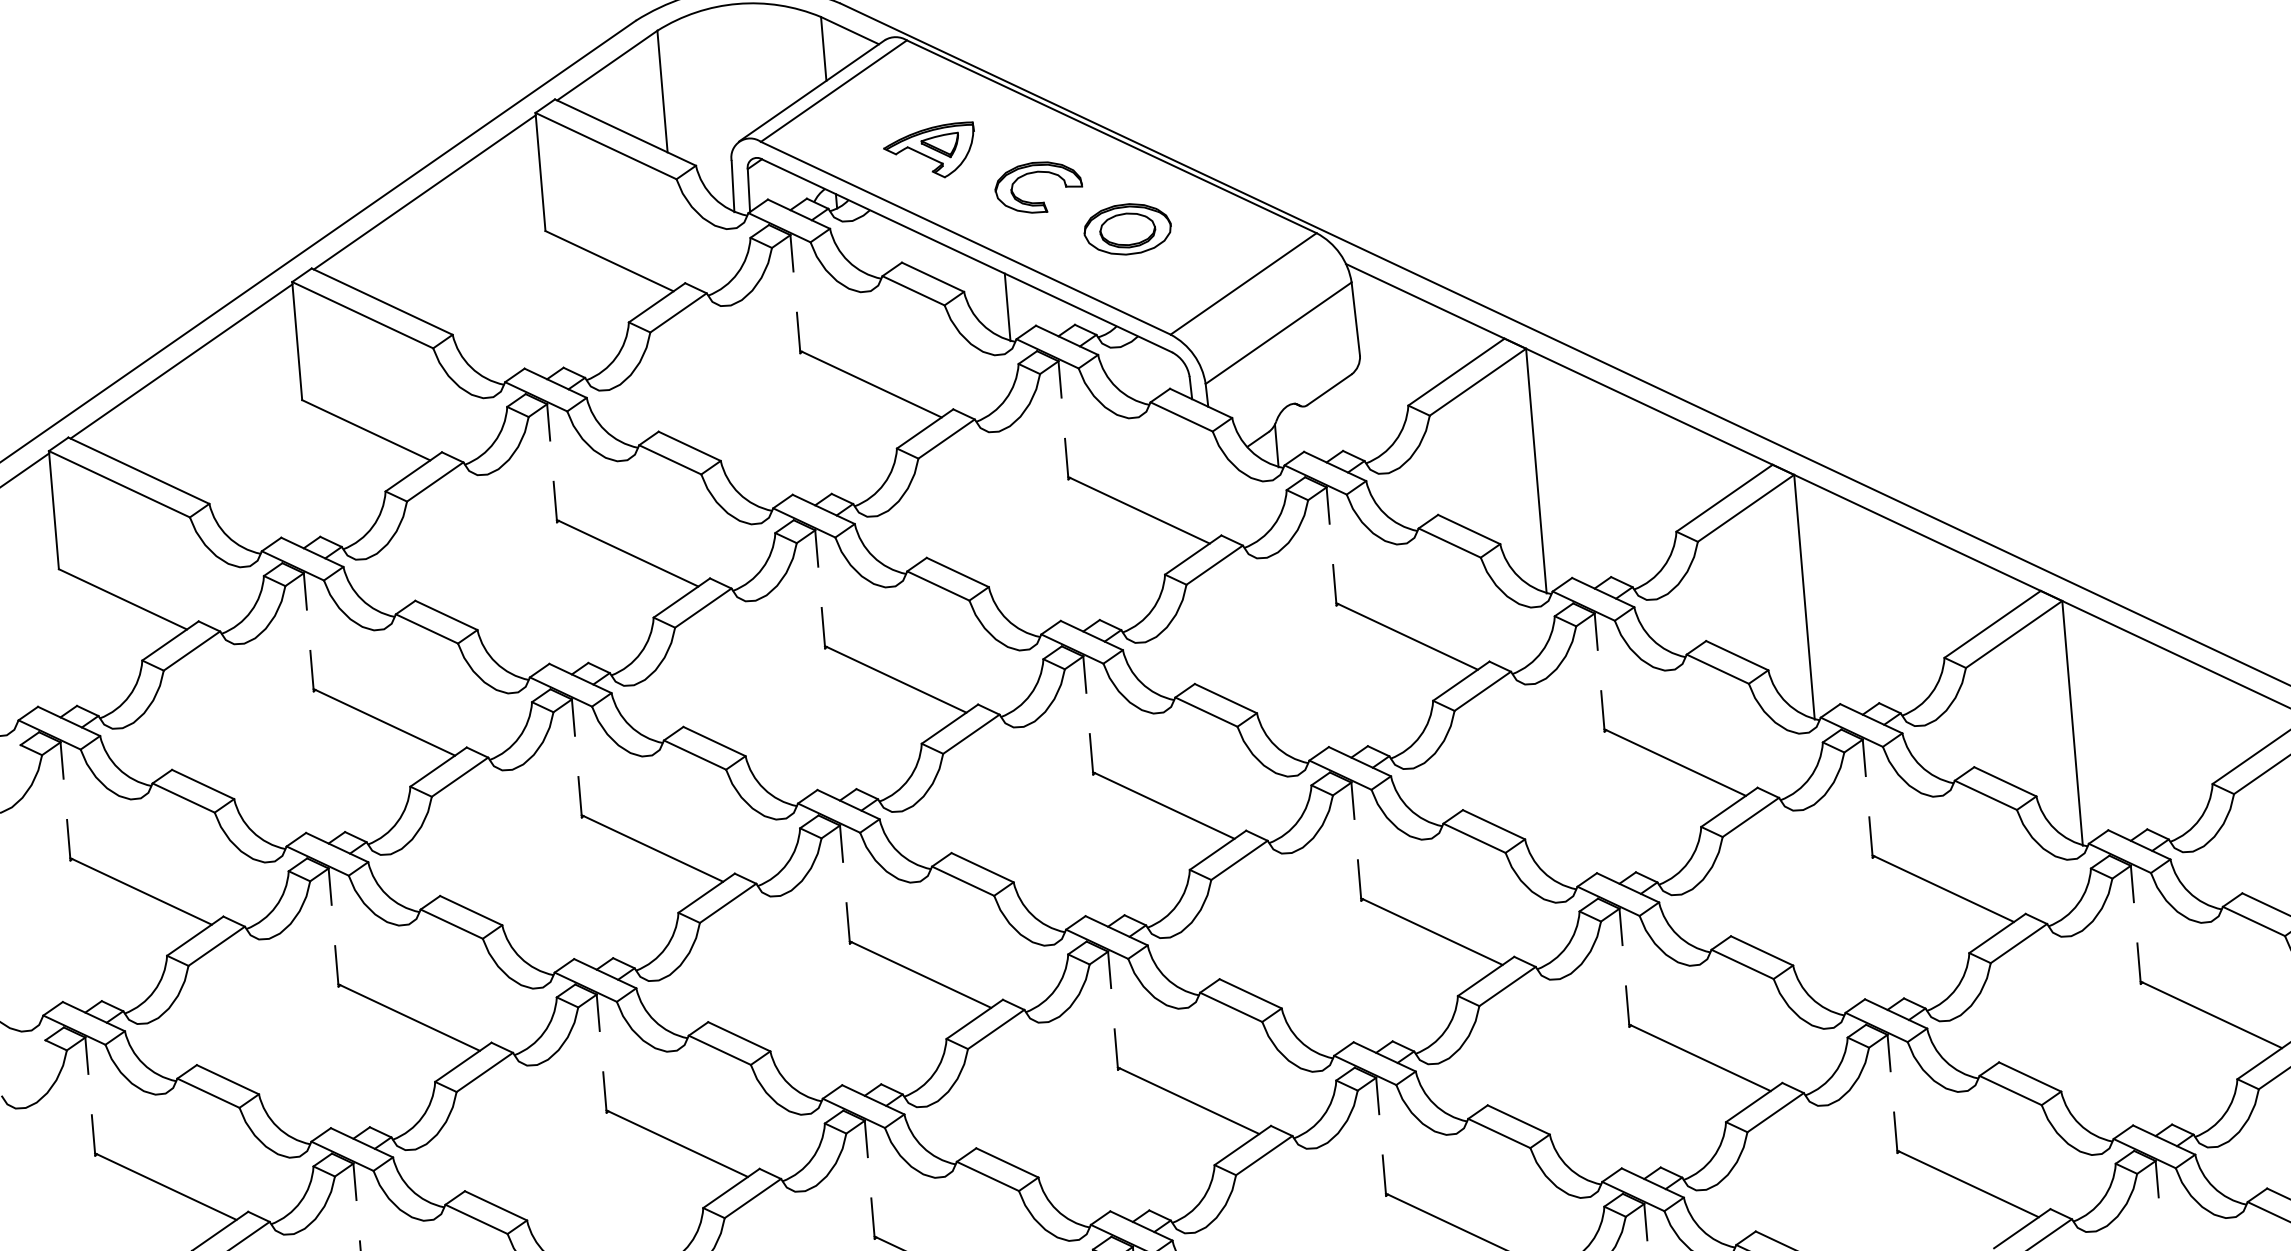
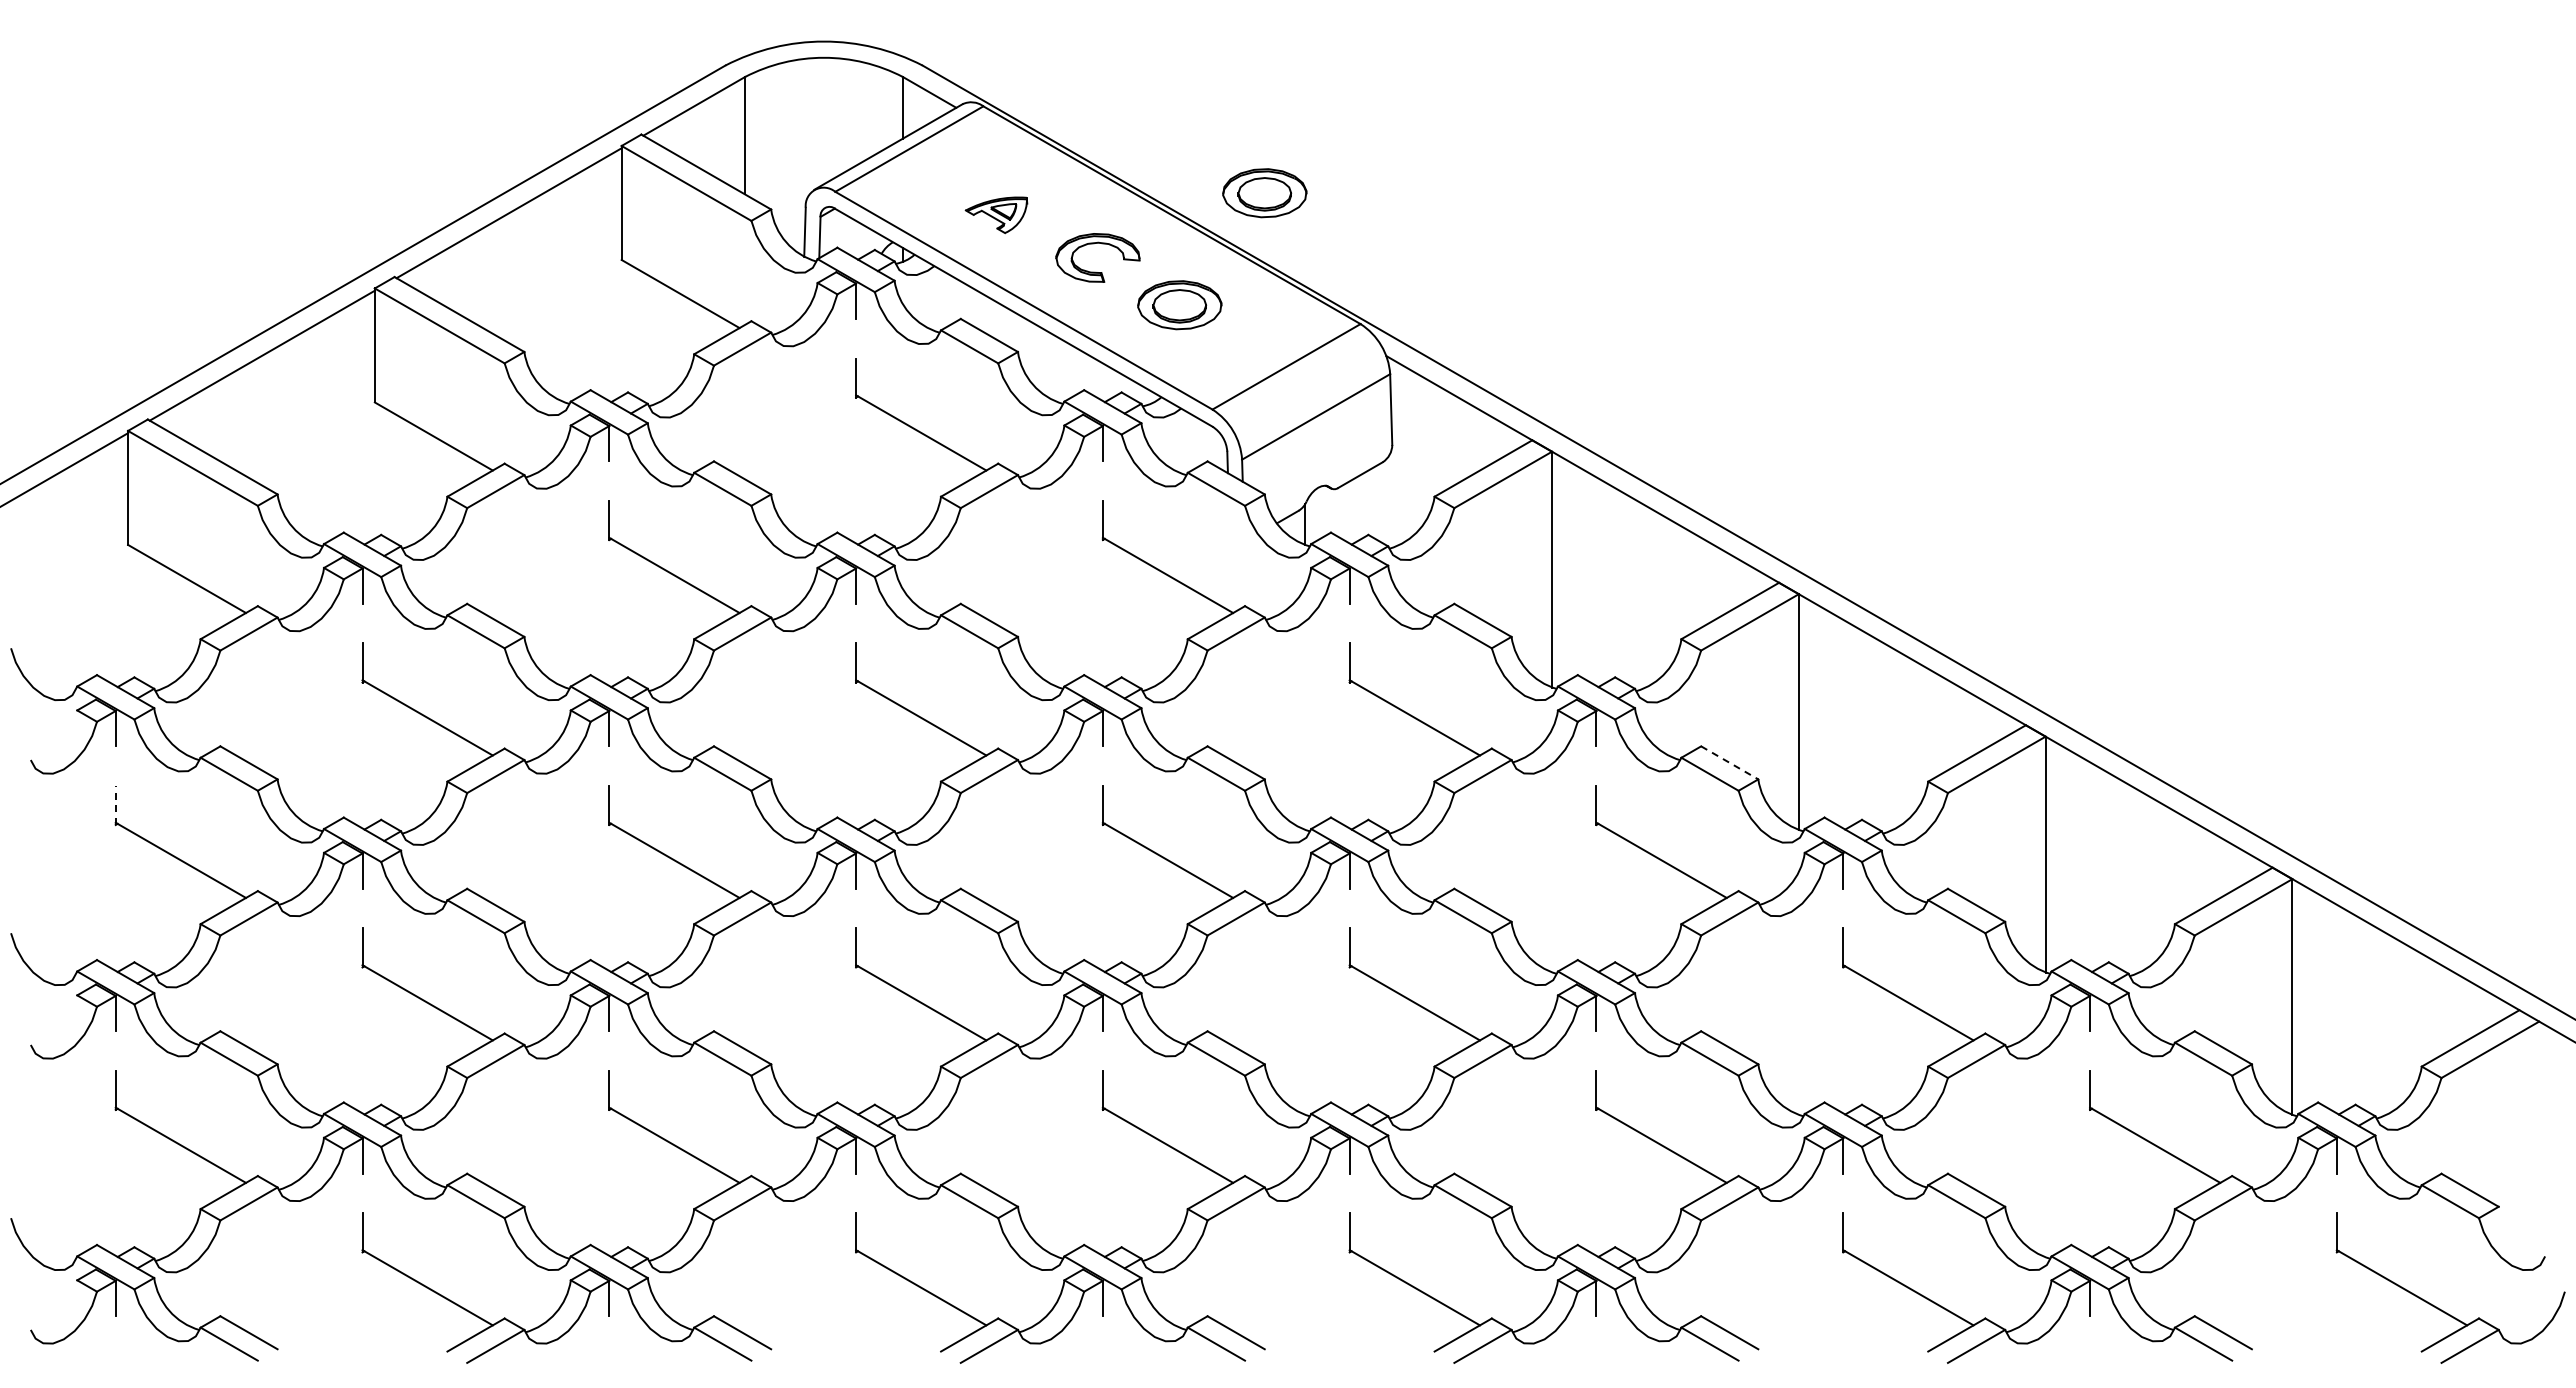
part: (1205, 106) -> (1264, 193), added
part: (929, 152) -> (996, 215), size x0.7
line: (1007, 306) -> (1058, 369), removed
line: (1738, 656) -> (1730, 763), solid -> dashed
line: (68, 840) -> (115, 805), solid -> dashed

